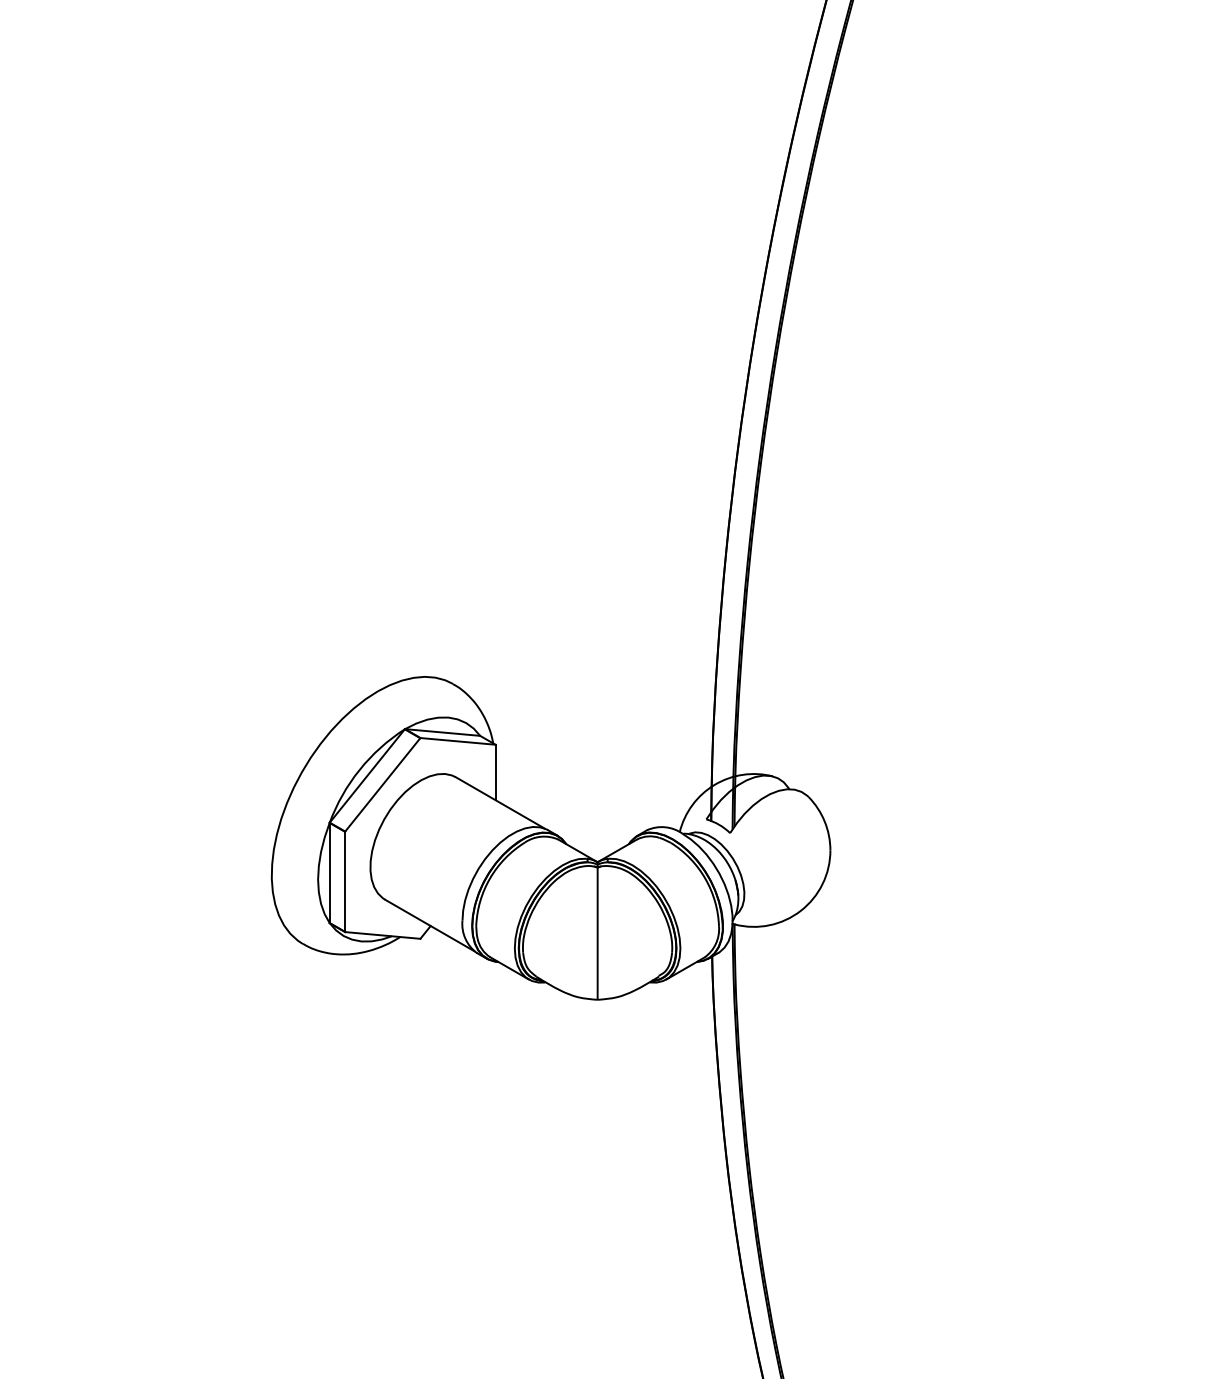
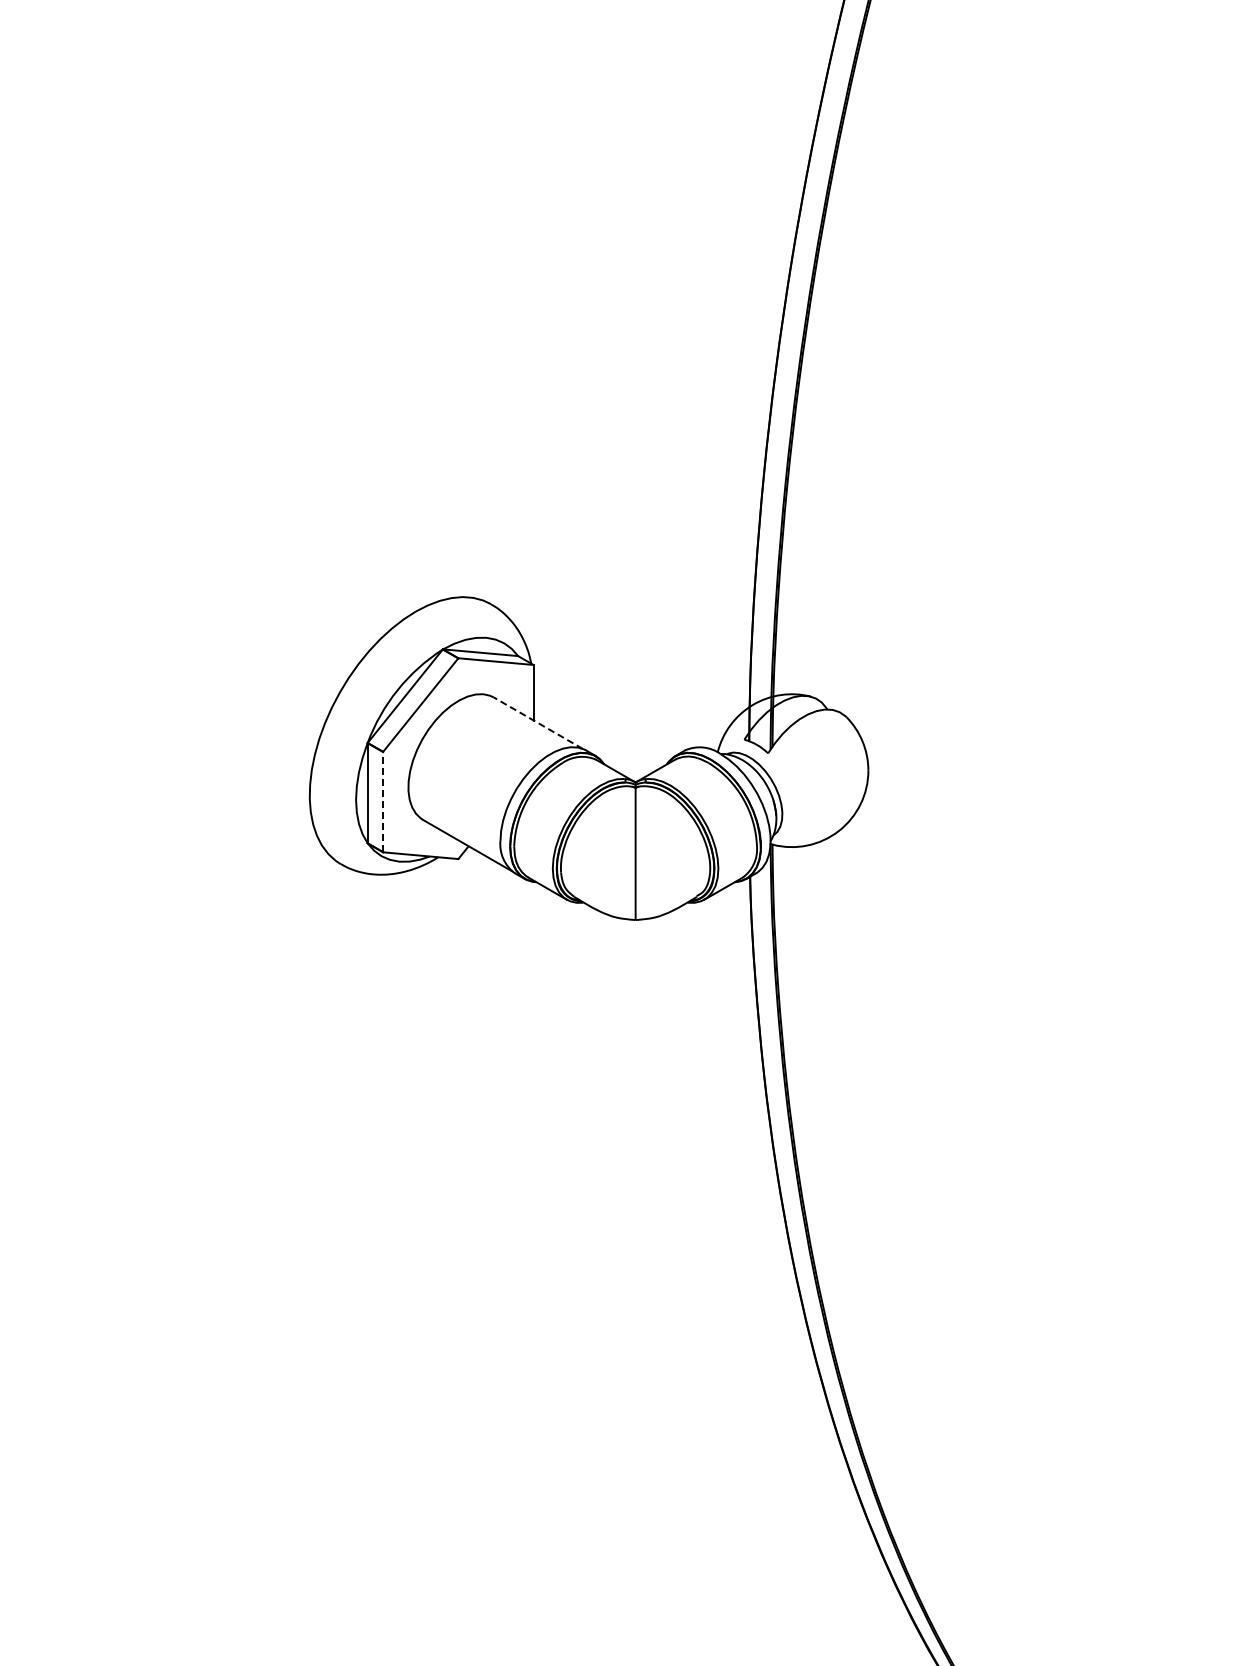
line: (499, 802) -> (537, 722), solid -> dashed
line: (345, 881) -> (383, 801), solid -> dashed

